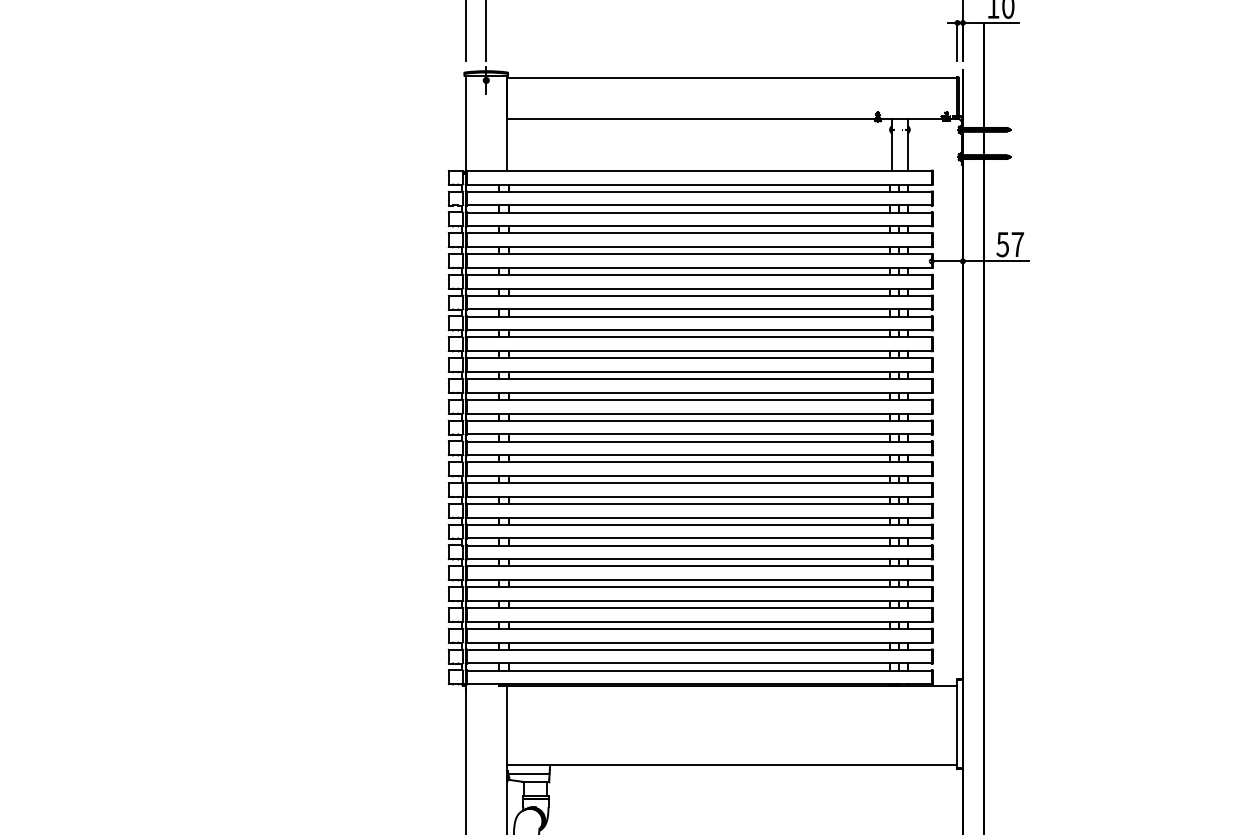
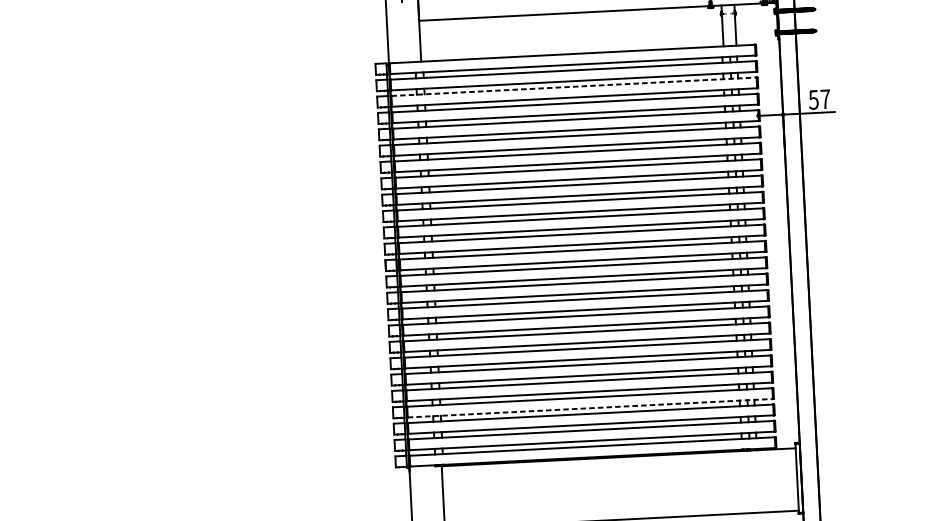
line: (699, 212) -> (574, 86), solid -> dashed
line: (699, 621) -> (590, 408), solid -> dashed

